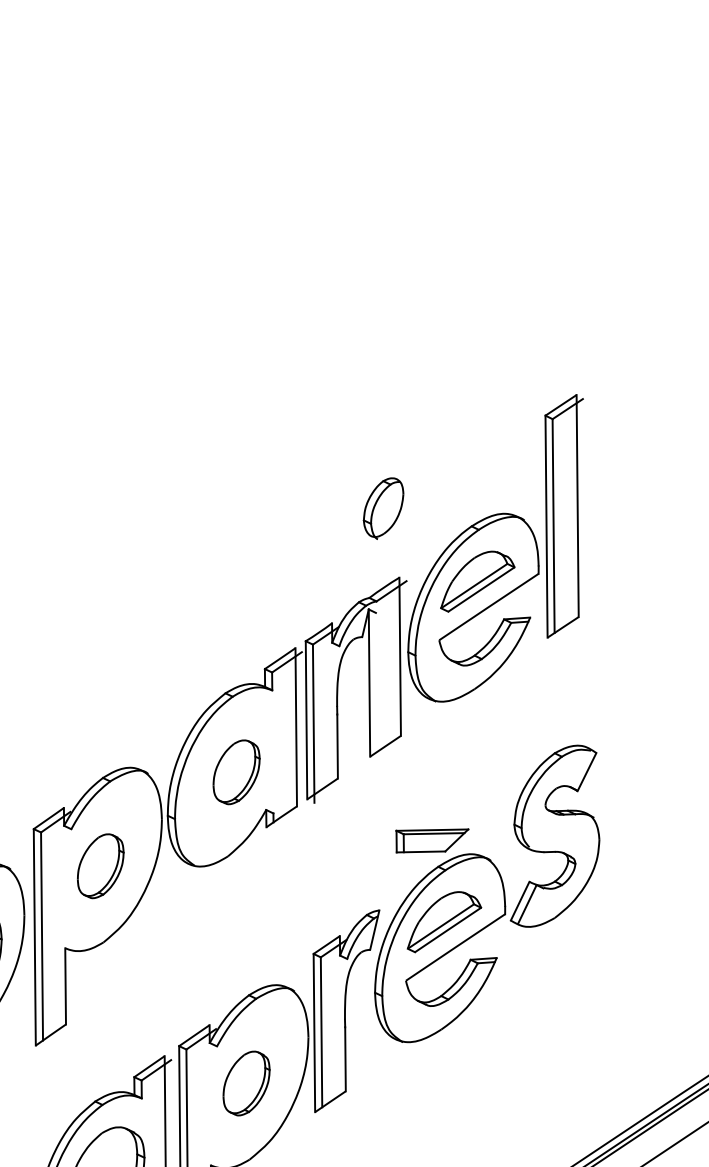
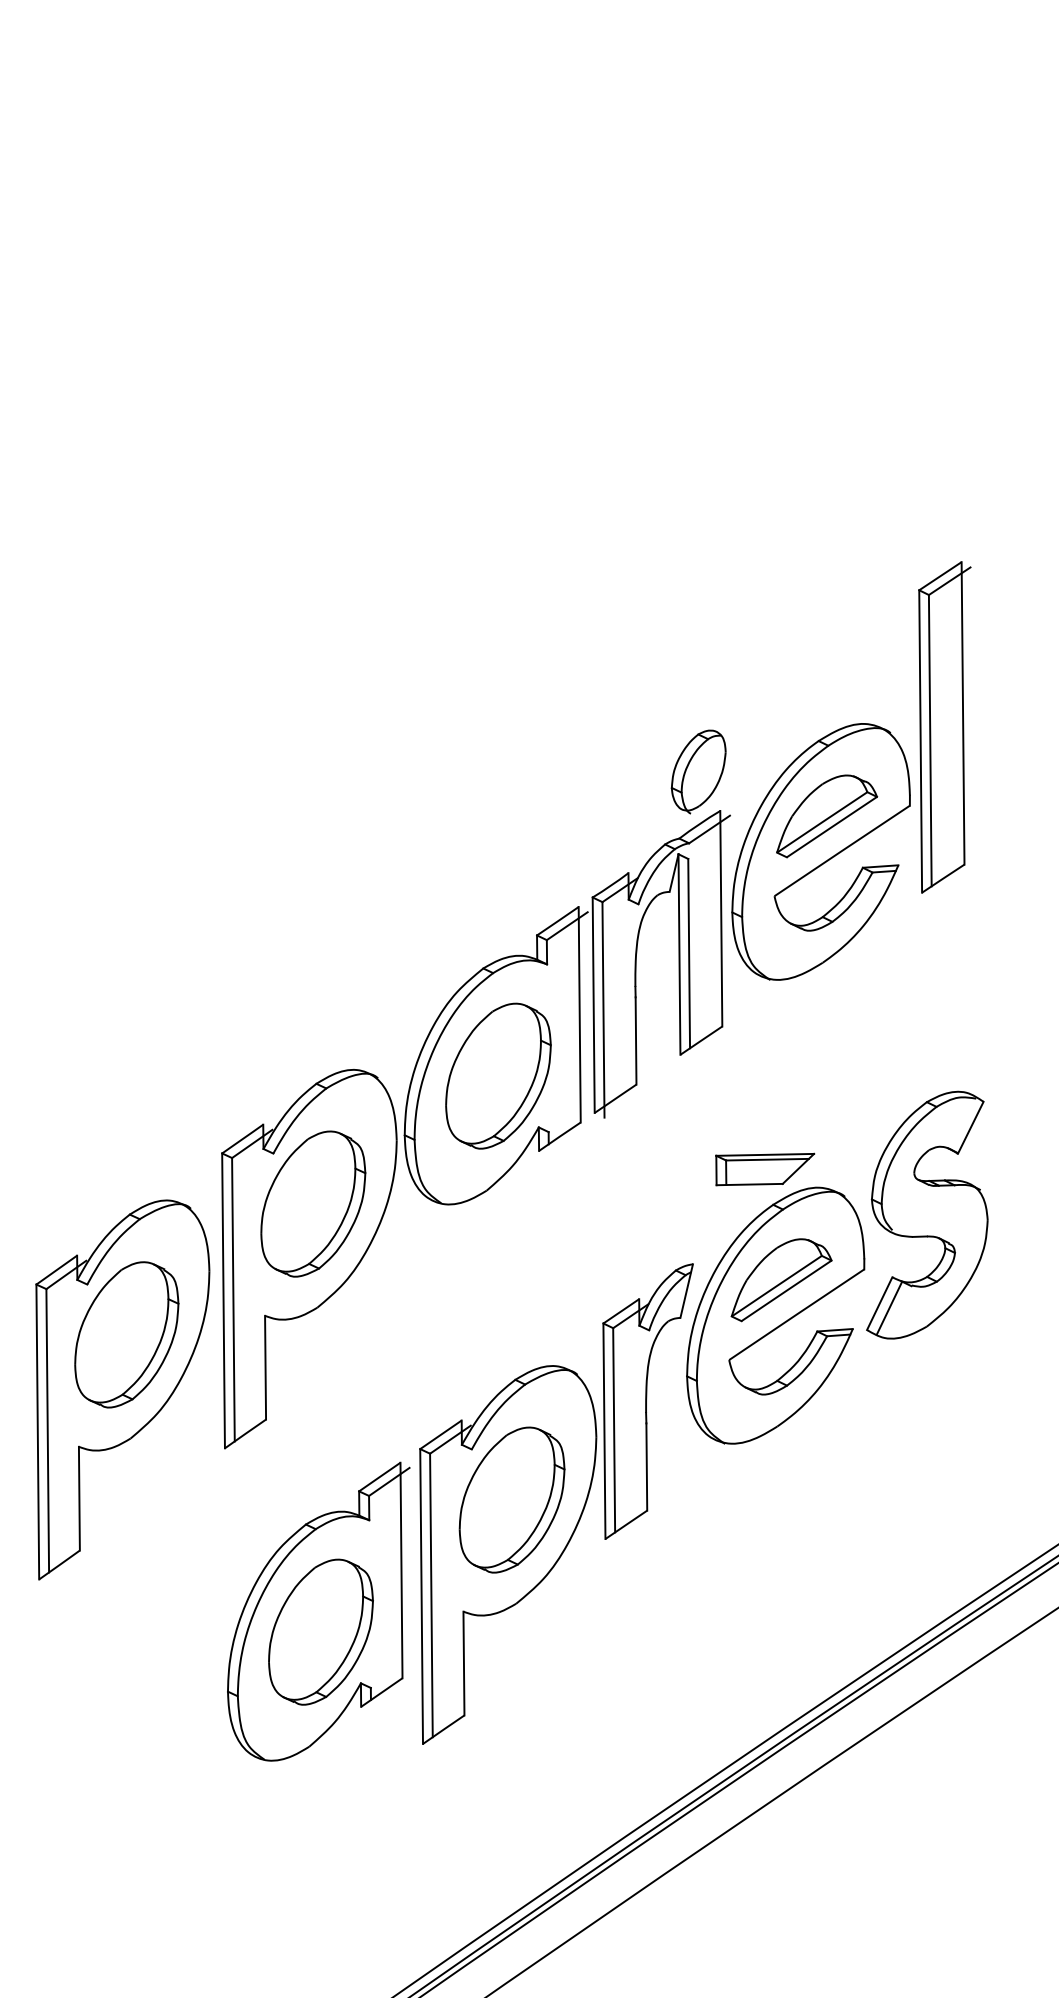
part: (383, 508) -> (698, 771), moved
line: (376, 682) -> (689, 953), added
part: (236, 771) -> (498, 1075), size x1.67
part: (555, 835) -> (927, 1214), moved
part: (100, 865) -> (313, 1203), size x1.67
part: (246, 1083) -> (511, 1499), size x1.67

